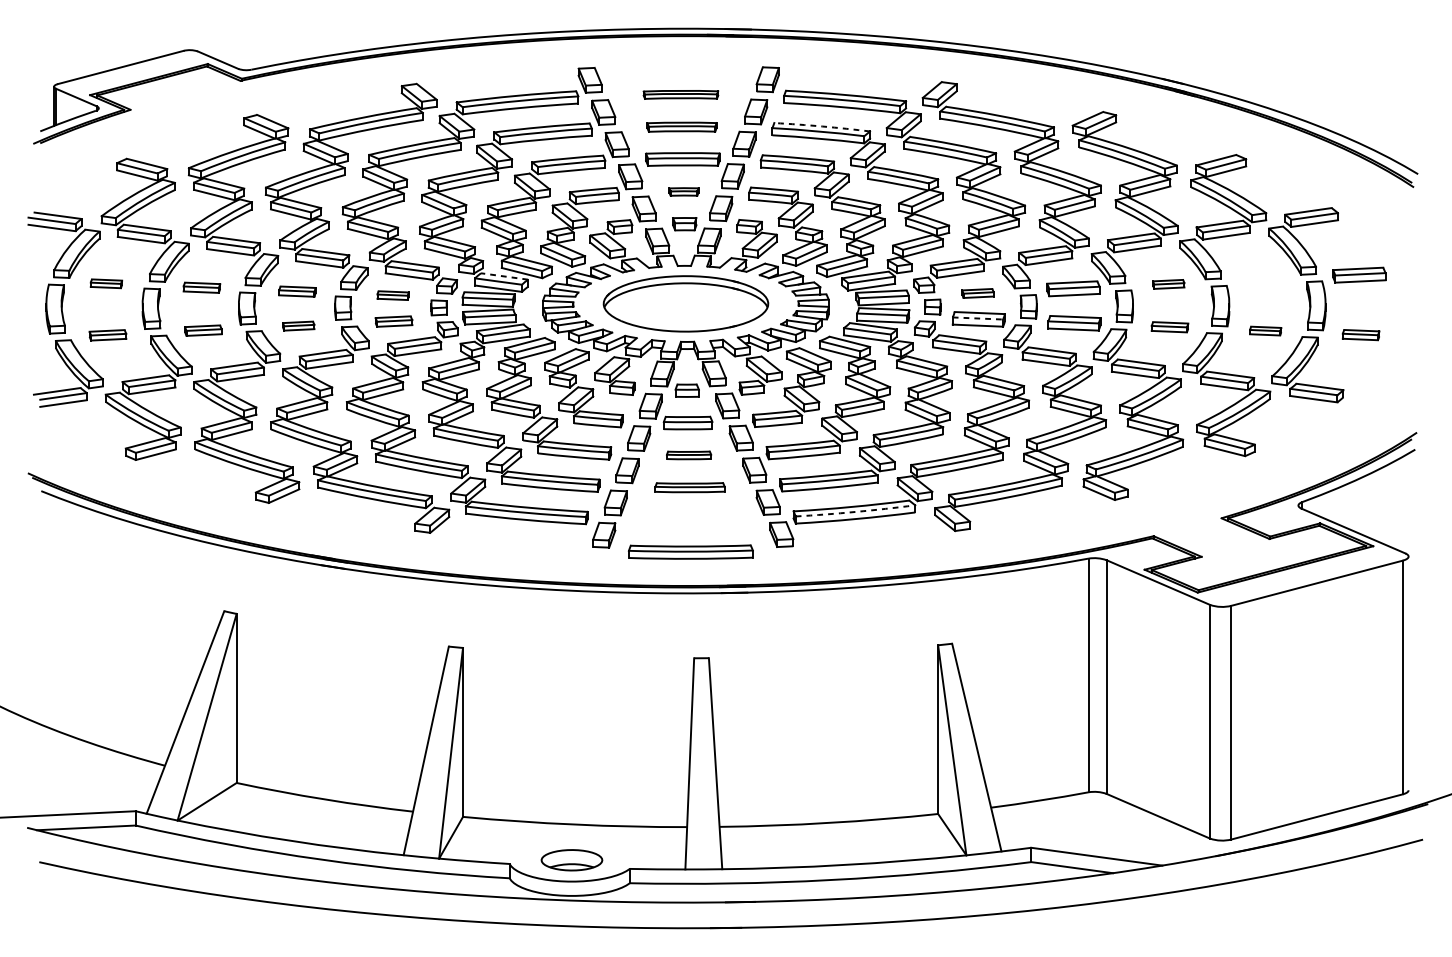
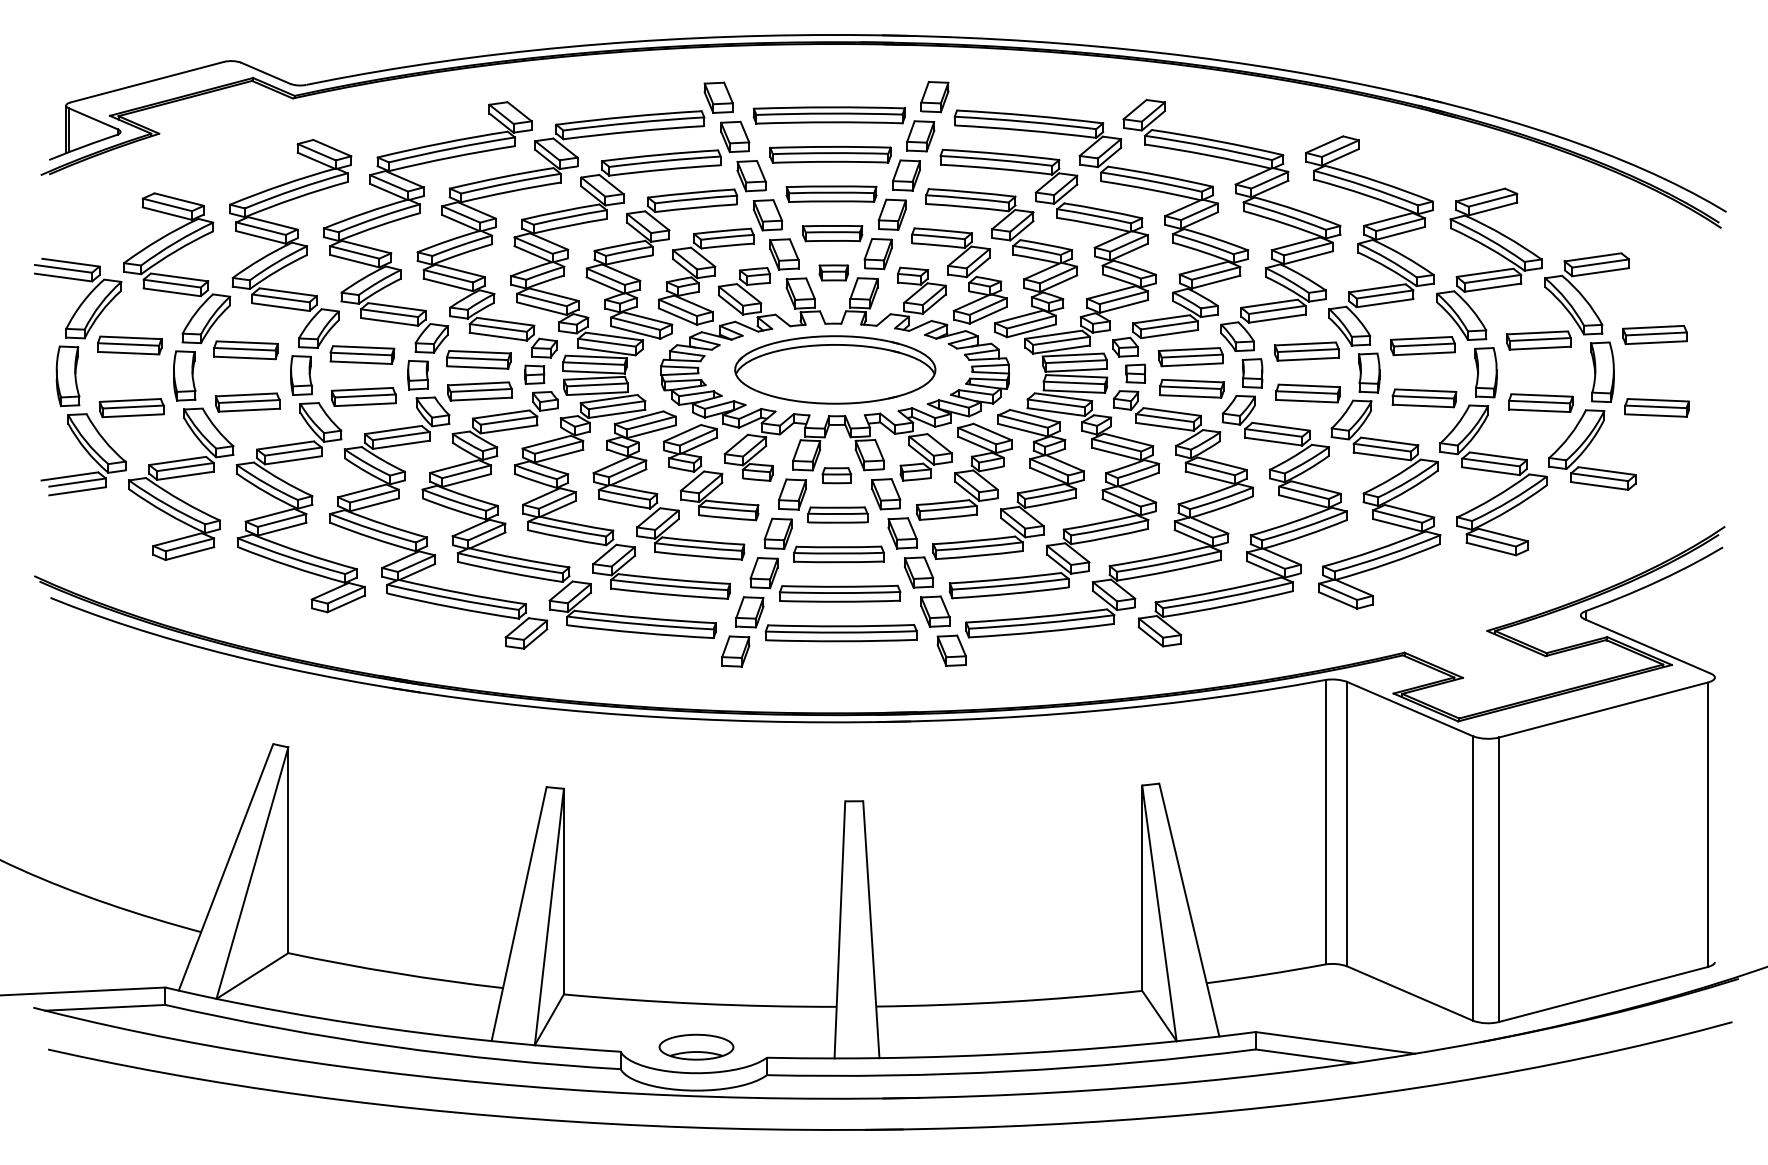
part: (680, 94) -> (828, 115), size x1.67
part: (682, 126) -> (830, 154), size x1.43
arc: (822, 126) -> (1001, 153), dashed -> solid
part: (683, 191) -> (832, 233), size x1.67
line: (504, 276) -> (614, 336), dashed -> solid
part: (1263, 279) -> (1538, 340), added
part: (106, 283) -> (129, 345), size x1.67
part: (1168, 284) -> (1422, 346), size x1.67
part: (201, 287) -> (245, 350), size x1.43
part: (297, 291) -> (362, 354), size x1.43
part: (977, 293) -> (1190, 357), size x1.67
part: (392, 295) -> (478, 359), size x1.67
line: (977, 318) -> (1190, 387), dashed -> solid
part: (393, 321) -> (479, 391), size x1.43
part: (298, 325) -> (363, 396), size x1.67
part: (1170, 327) -> (1424, 398), size x1.43
part: (203, 330) -> (247, 402), size x1.43
part: (1265, 330) -> (1540, 402), size x1.67
part: (1360, 334) -> (1656, 407), size x1.43
part: (107, 335) -> (131, 408), size x1.43
part: (688, 455) -> (838, 554), size x1.67
part: (690, 487) -> (840, 593), size x1.43
arc: (855, 512) -> (1041, 623), dashed -> solid
part: (690, 552) -> (840, 633), moved

